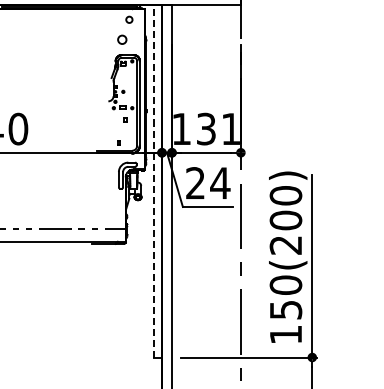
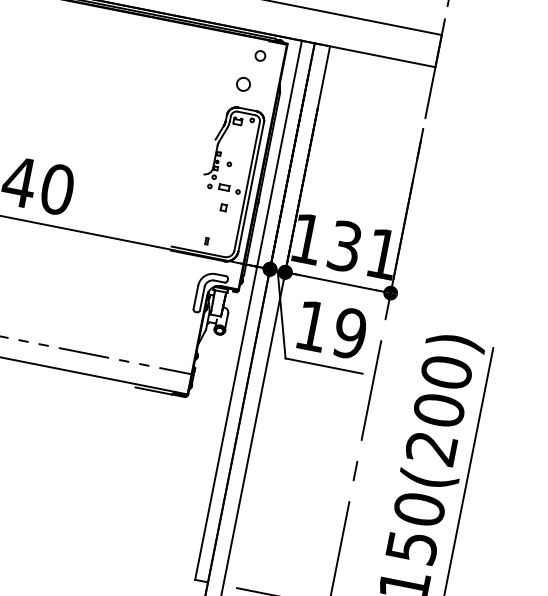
line: (153, 180) -> (248, 309), dashed -> solid
text: (208, 183) -> (331, 330), 24 -> 19

